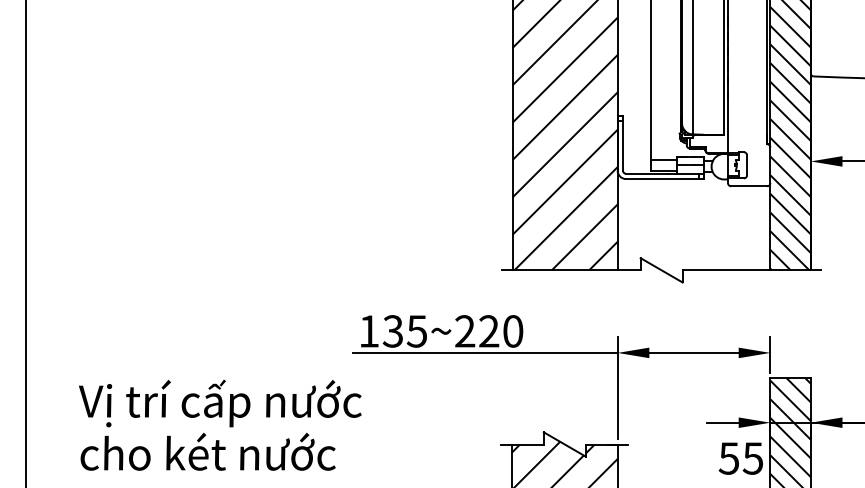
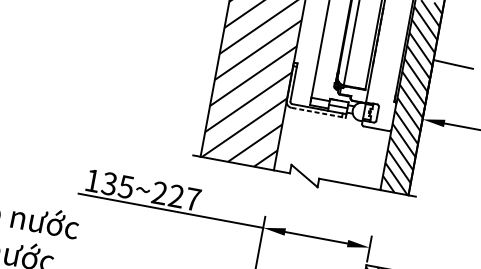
line: (664, 179) -> (318, 113), solid -> dashed
text: (513, 331) -> (193, 199), 135~220 -> 135~227

